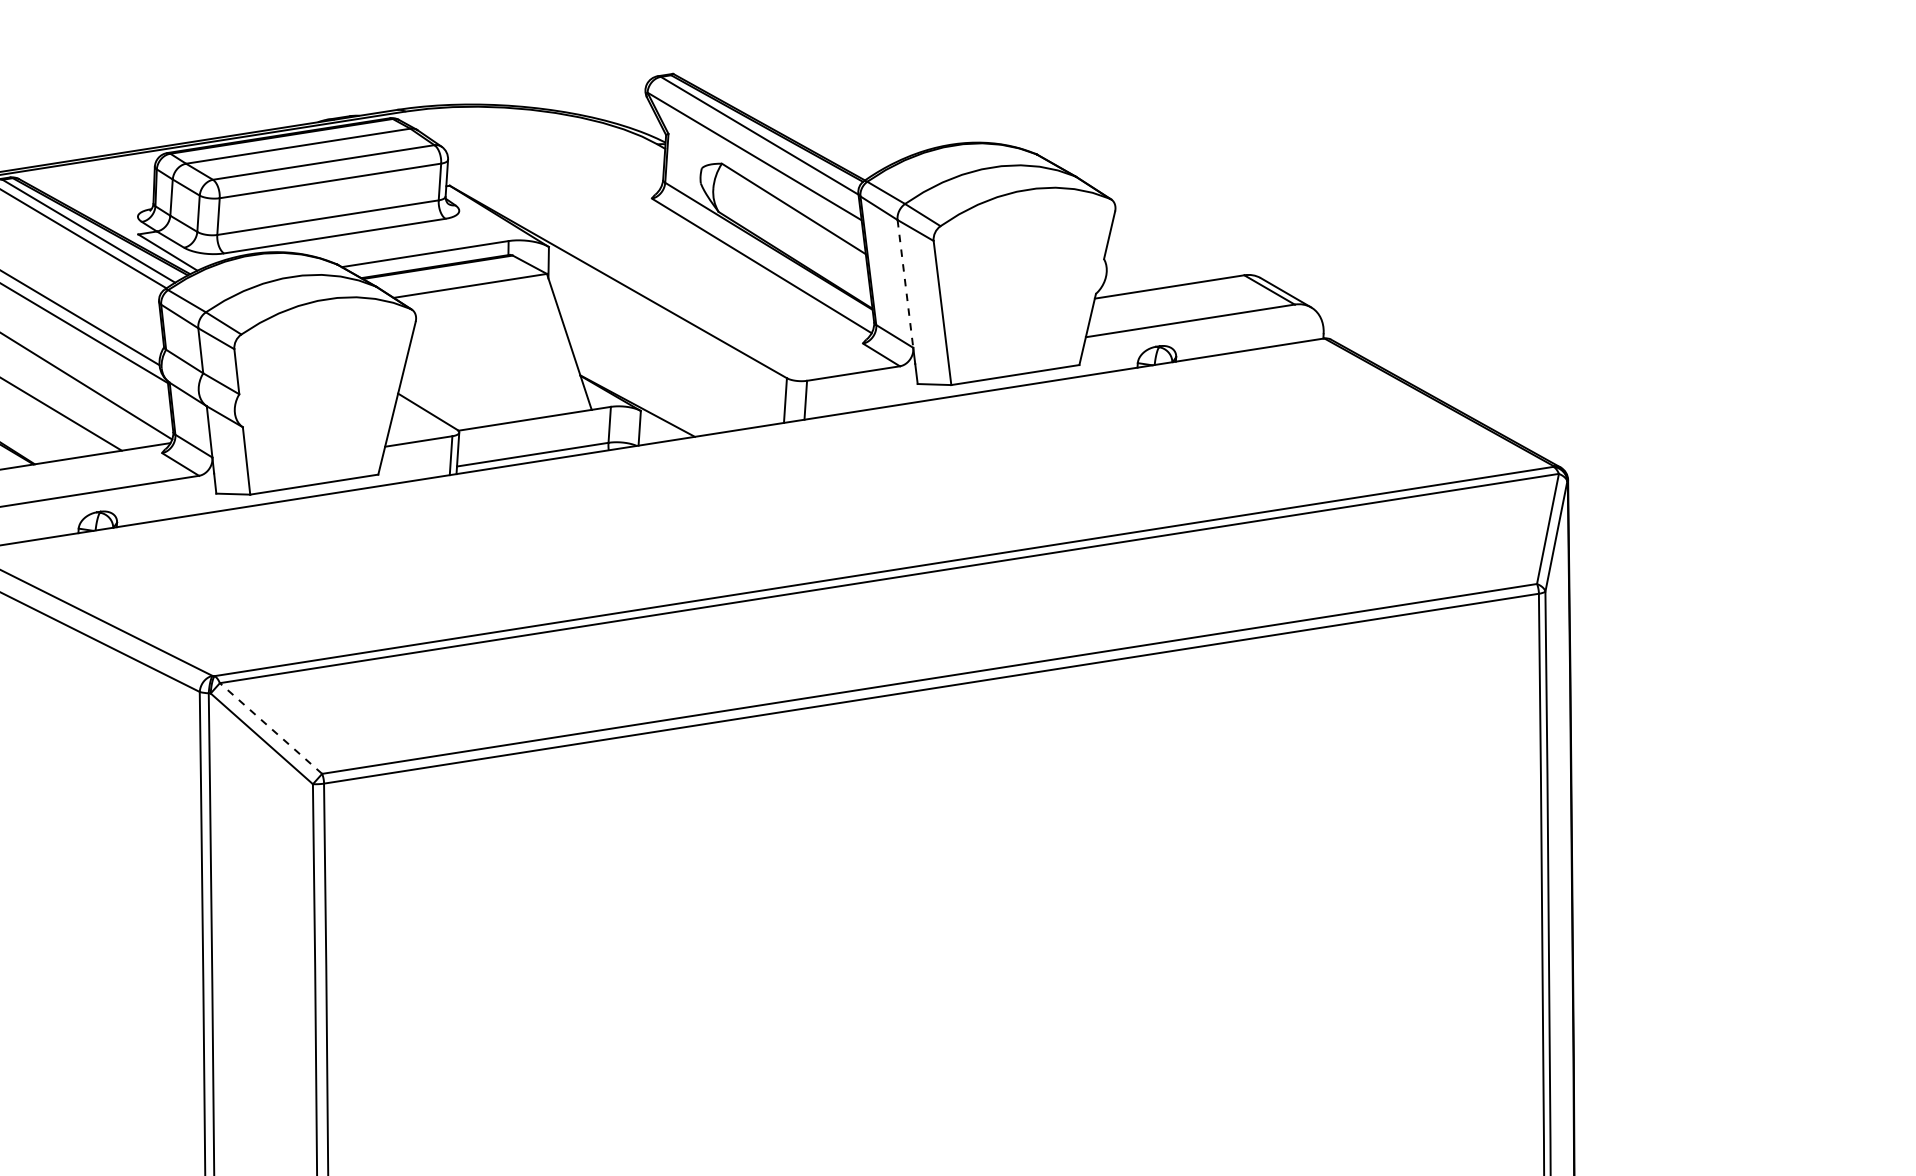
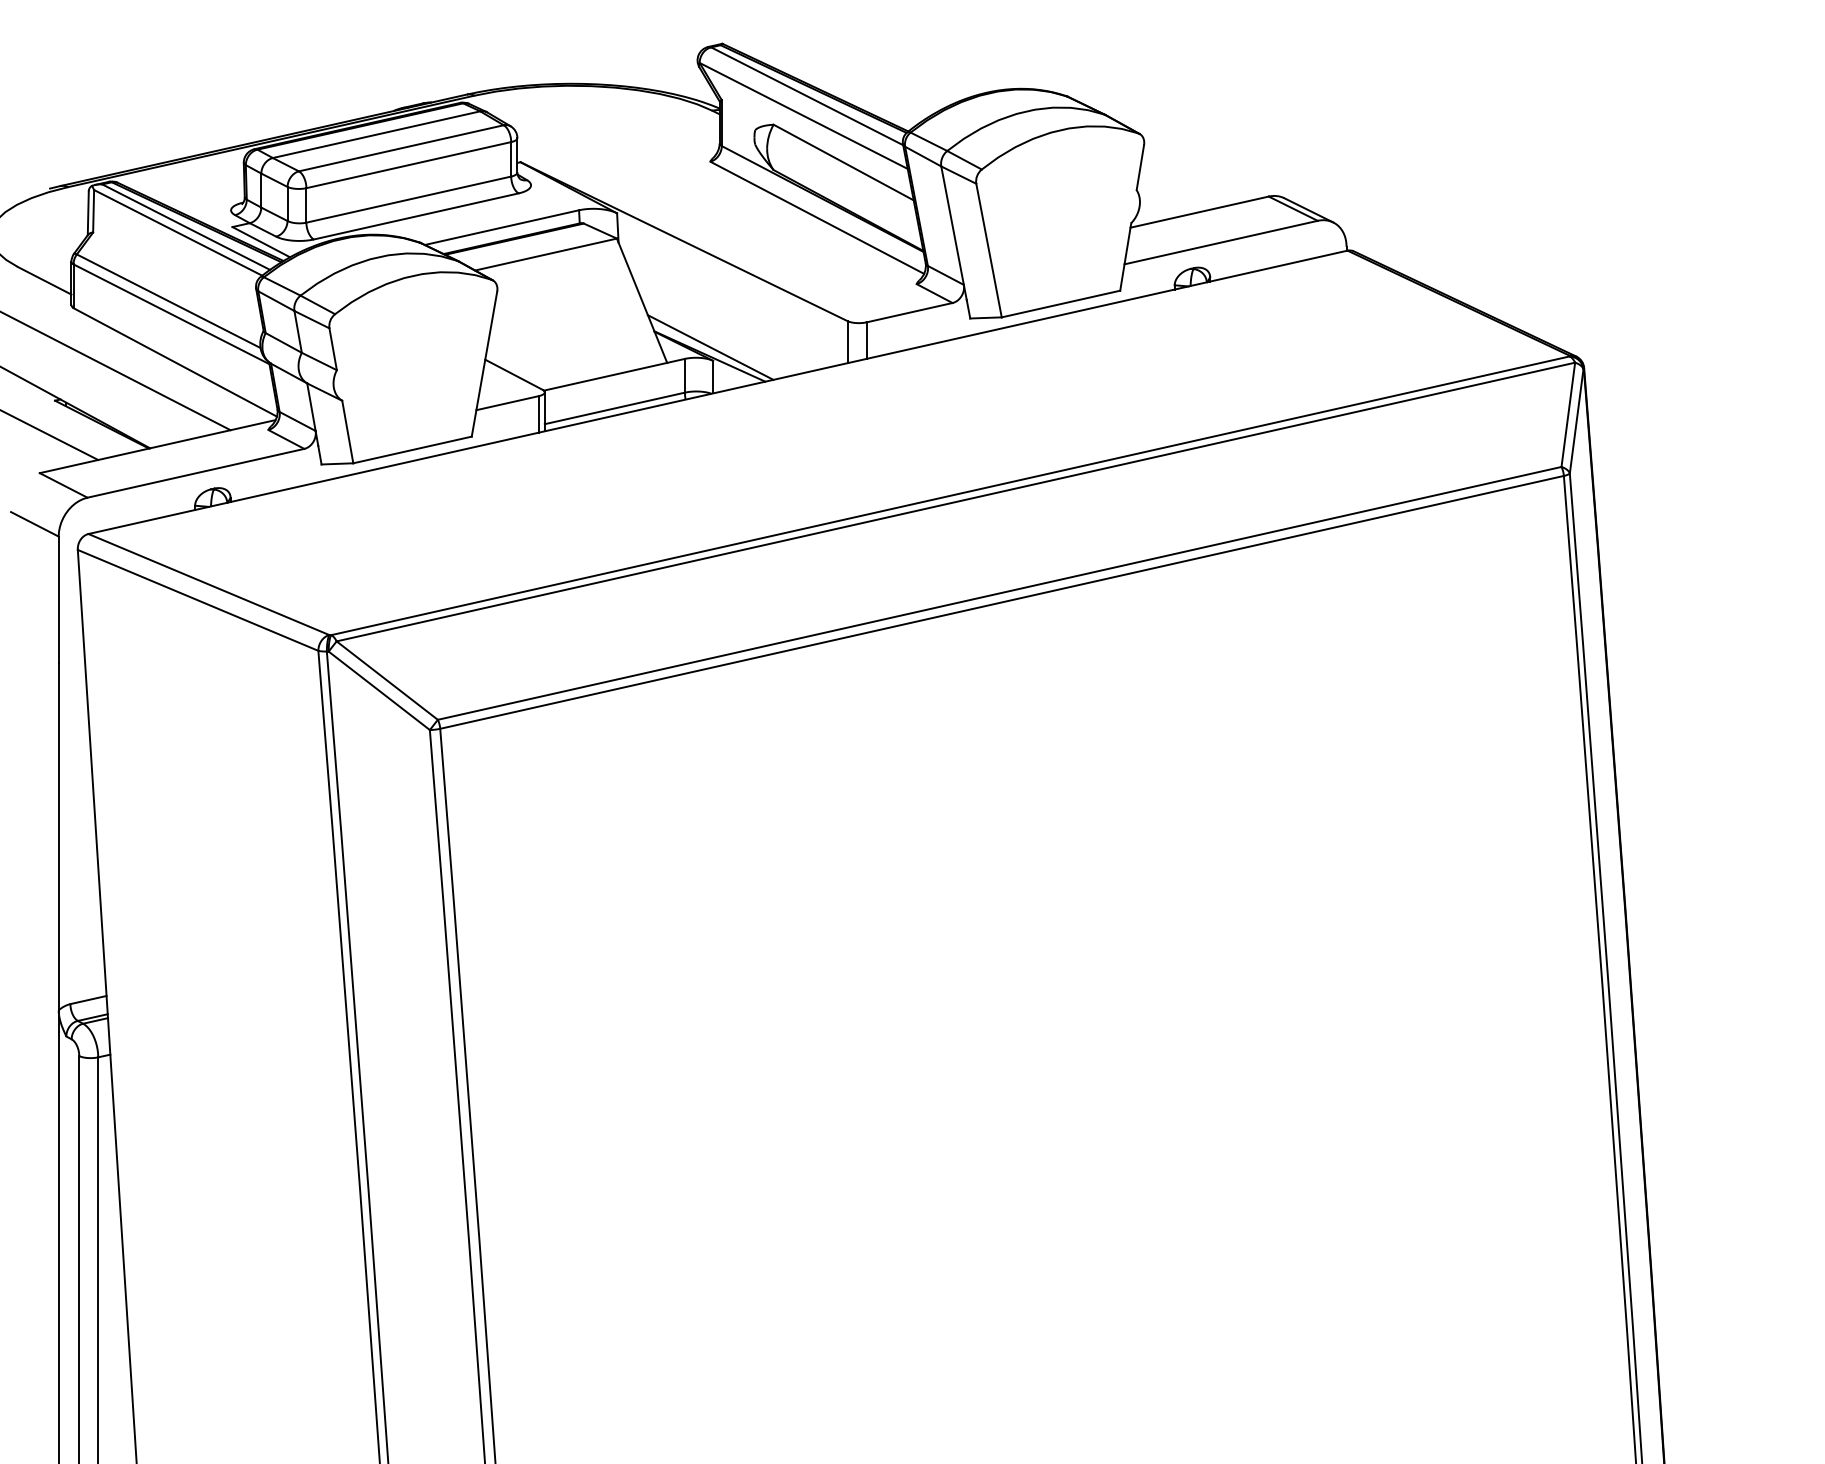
line: (905, 284) -> (952, 226), dashed -> solid
line: (638, 396) -> (710, 347), added
line: (270, 728) -> (386, 680), dashed -> solid

